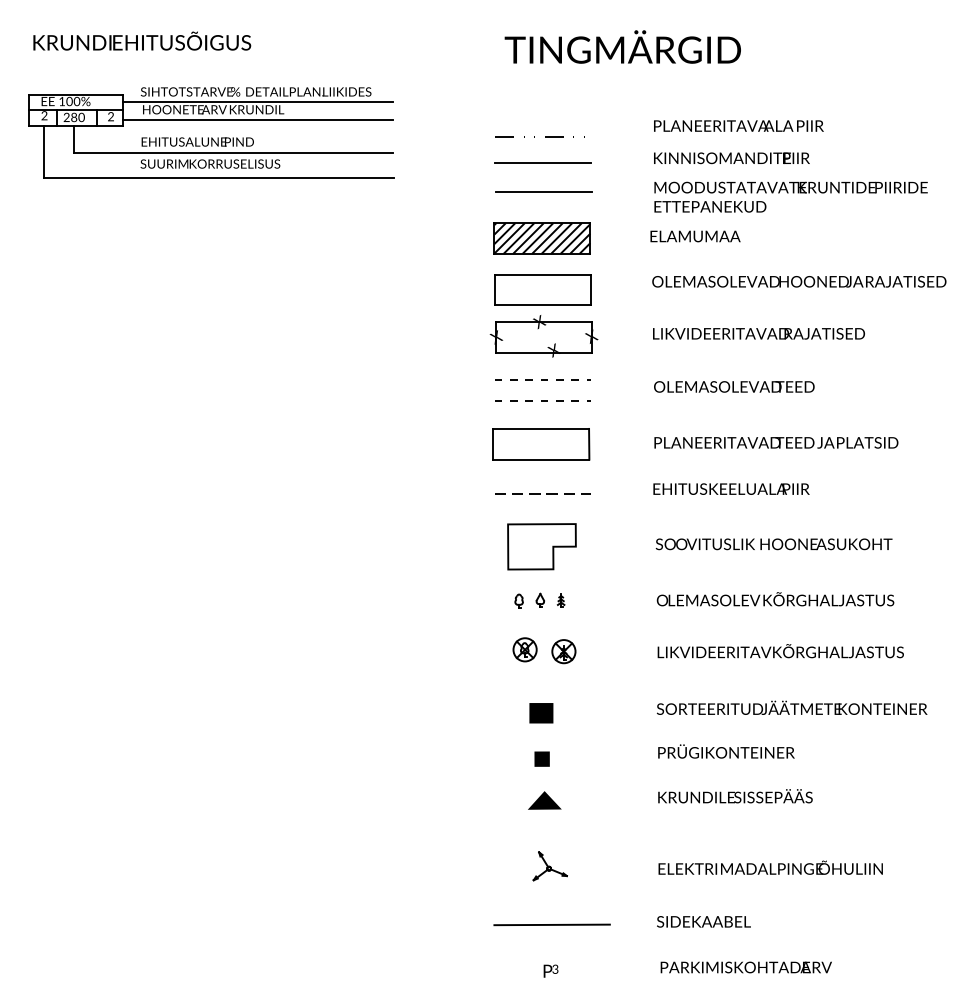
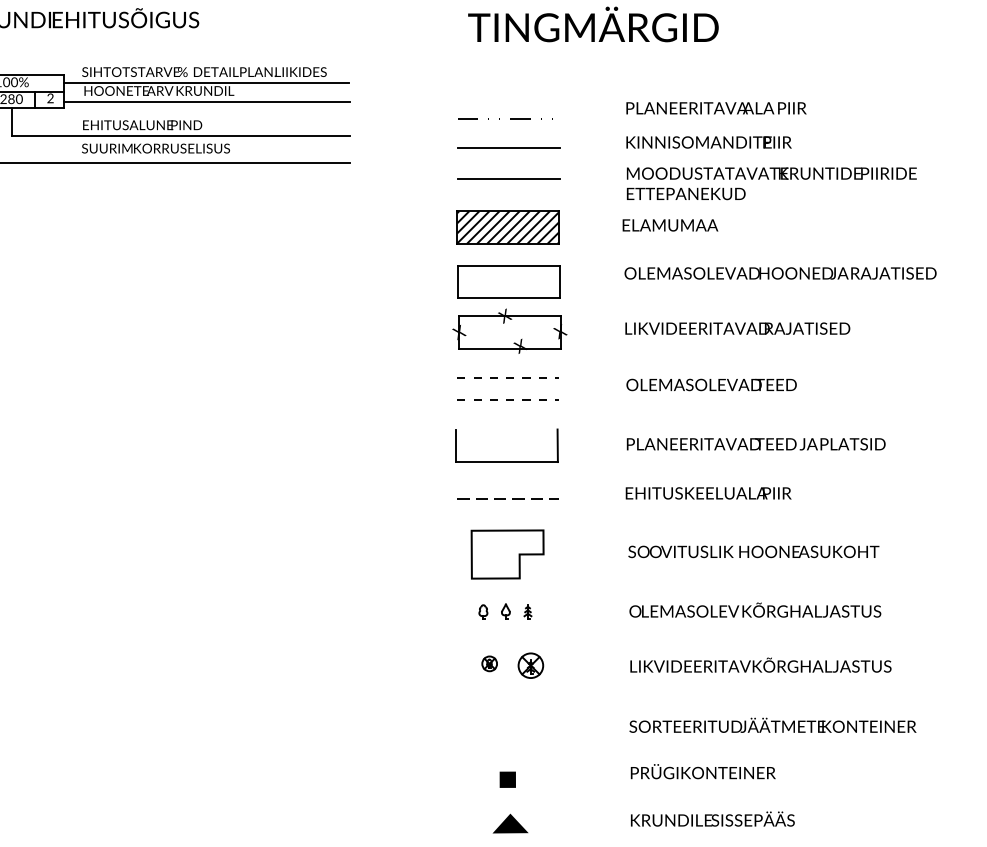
line: (541, 428) -> (507, 429), removed
part: (524, 649) -> (489, 663), size x0.6
part: (541, 713) -> (507, 731), removed

